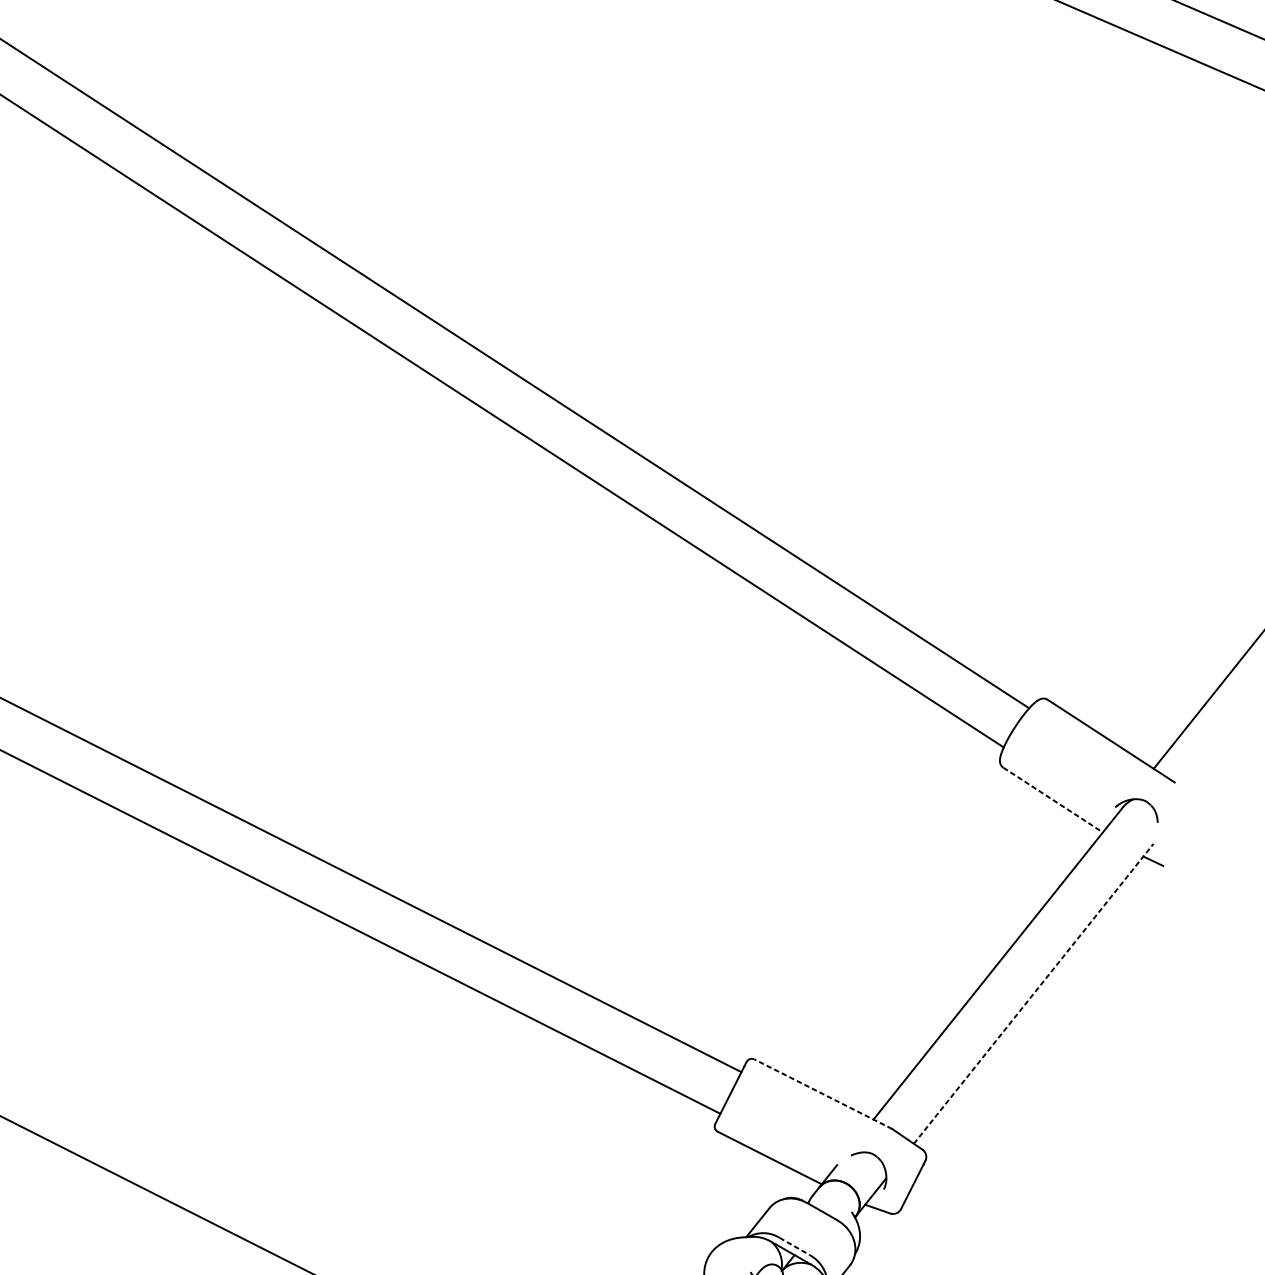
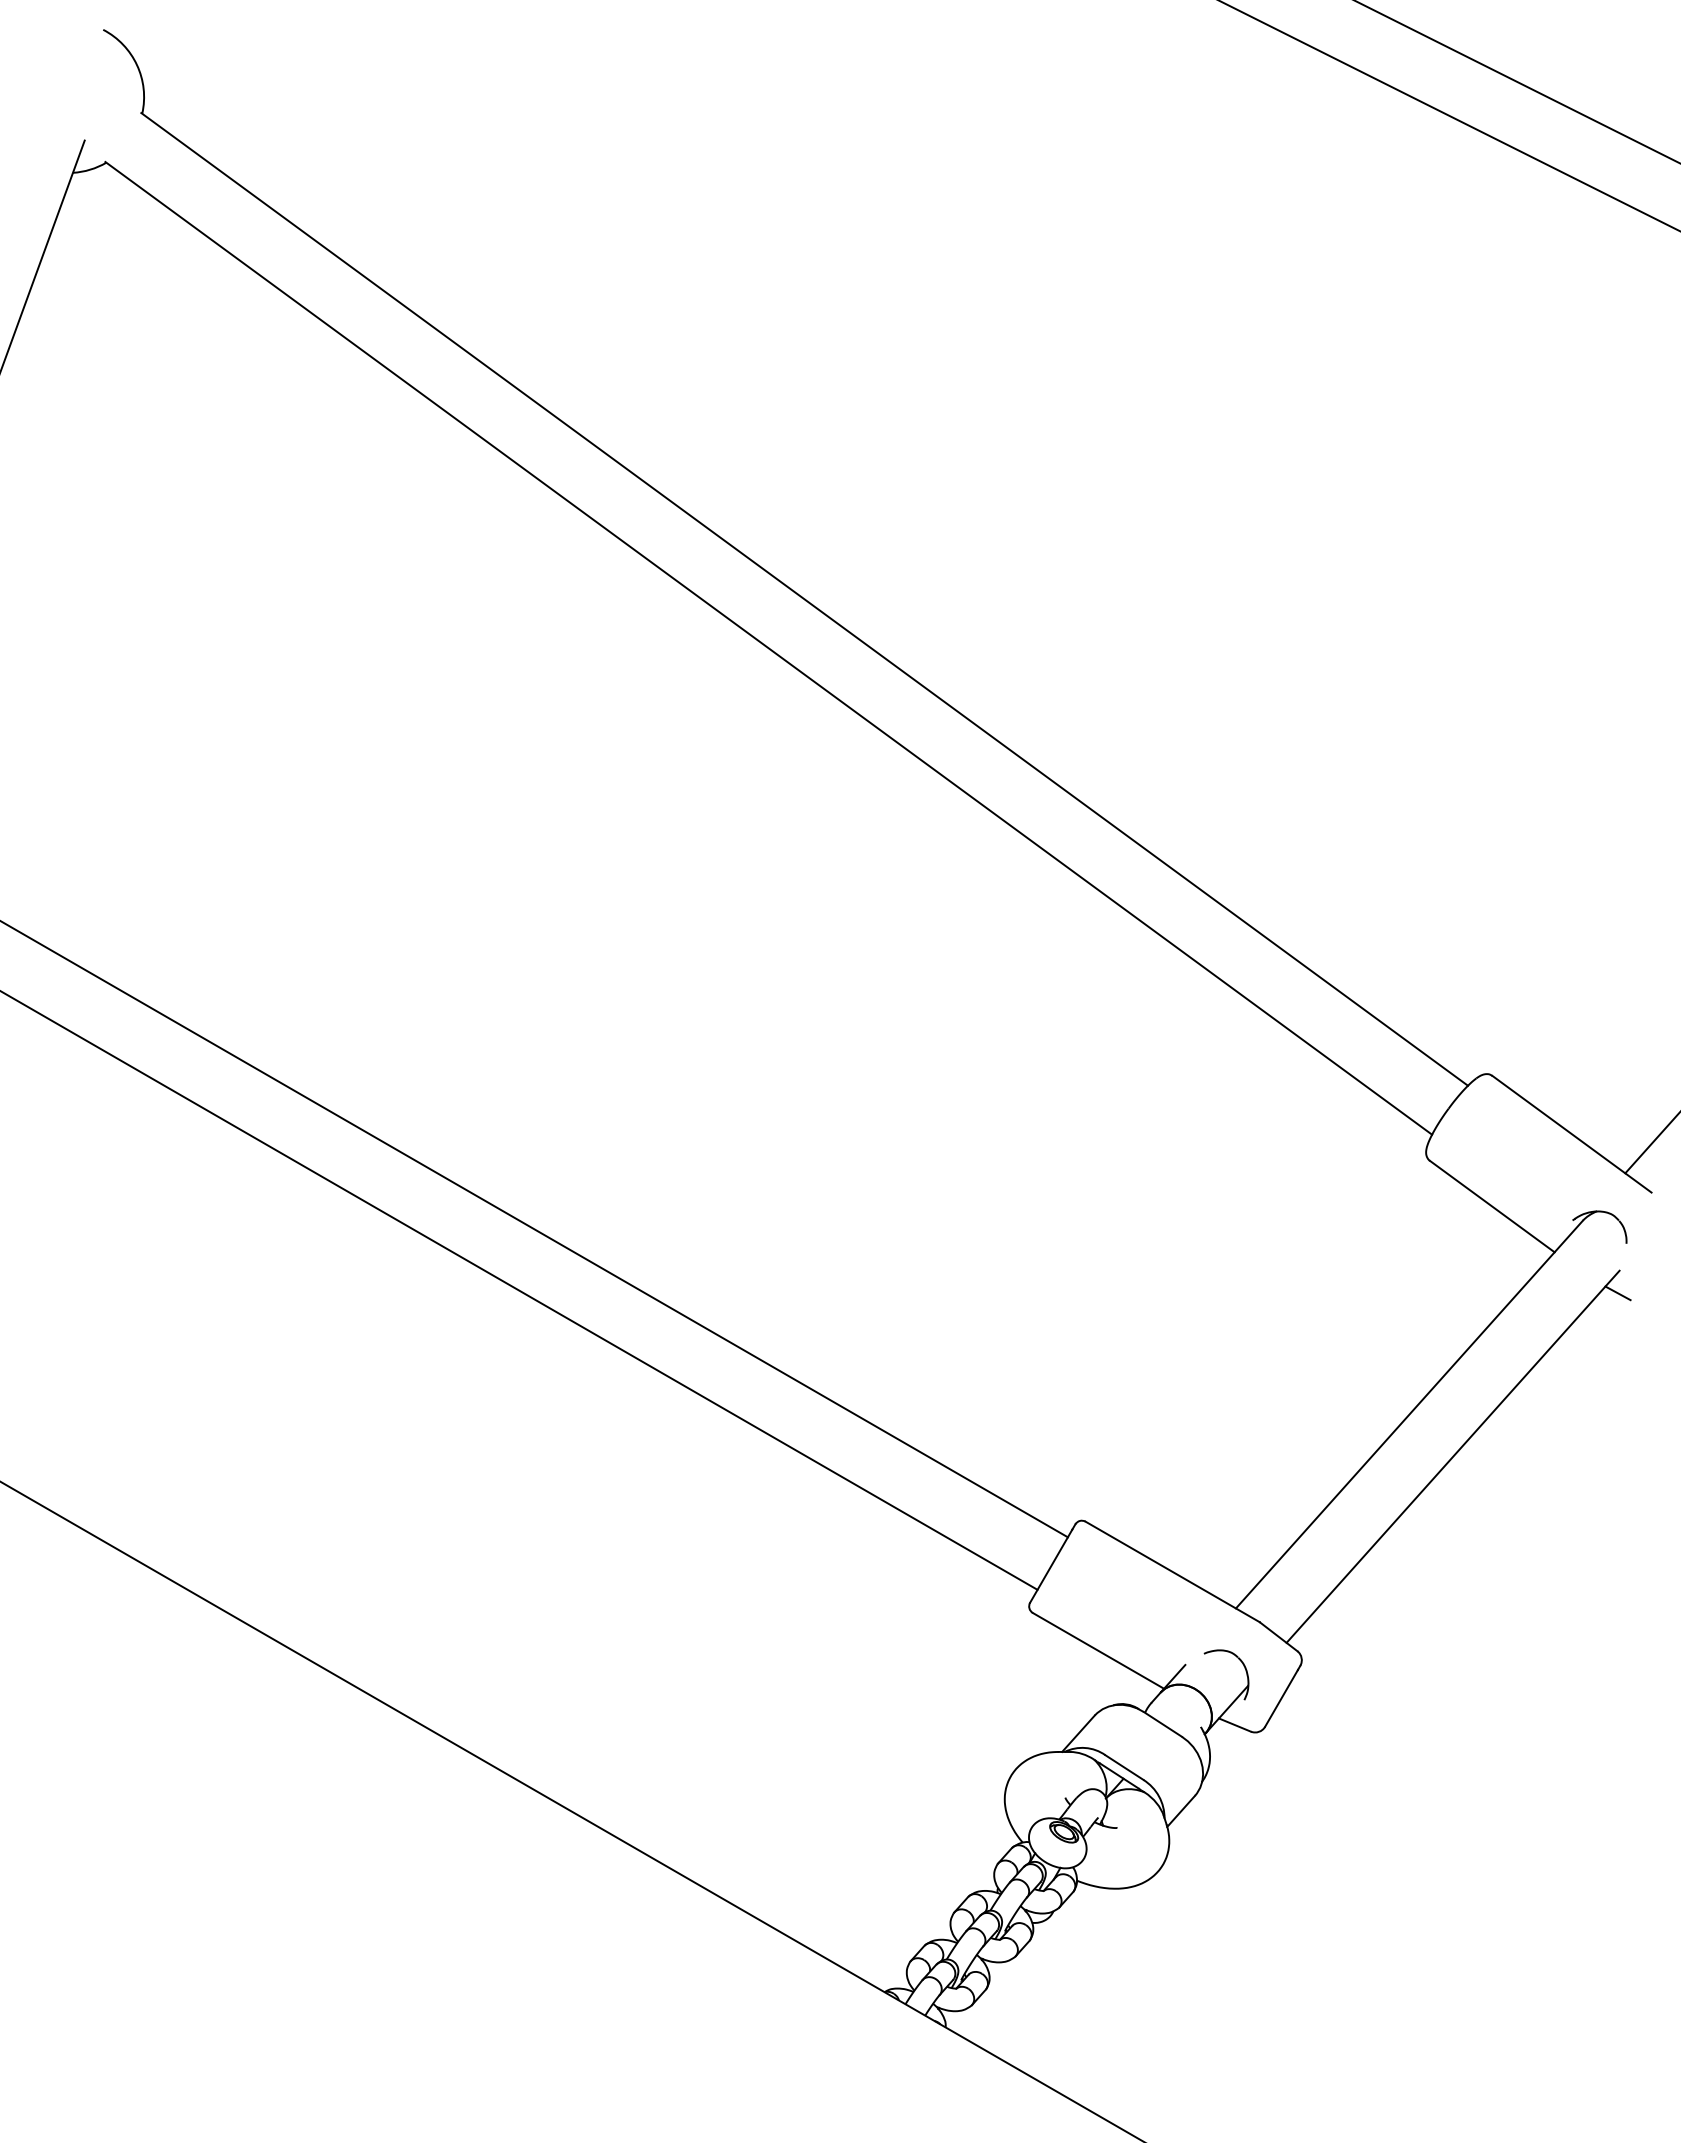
line: (1053, 799) -> (1492, 1206), dashed -> solid
line: (1034, 993) -> (1453, 1456), dashed -> solid
line: (823, 1093) -> (1172, 1571), dashed -> solid
line: (794, 1246) -> (1124, 1767), dashed -> solid

